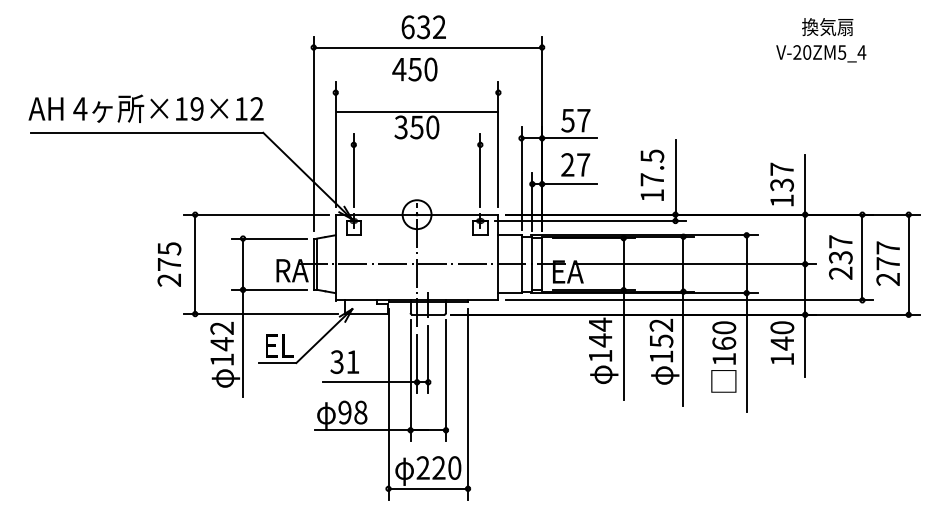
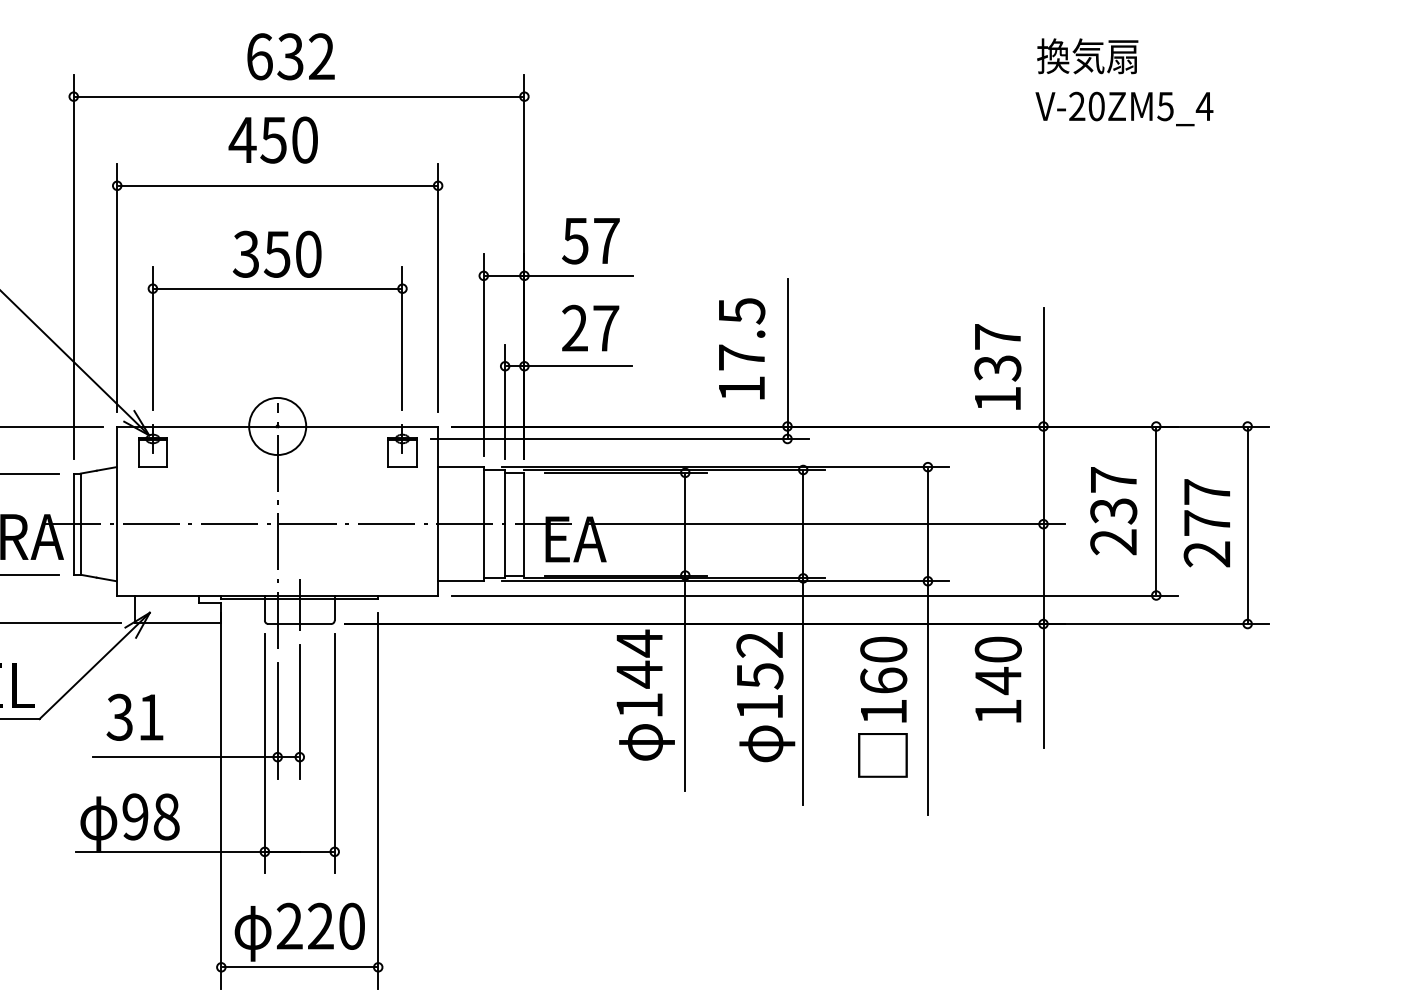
text: (821, 53) -> (1124, 108), moved
line: (416, 111) -> (276, 185), moved
line: (416, 144) -> (276, 288), added

